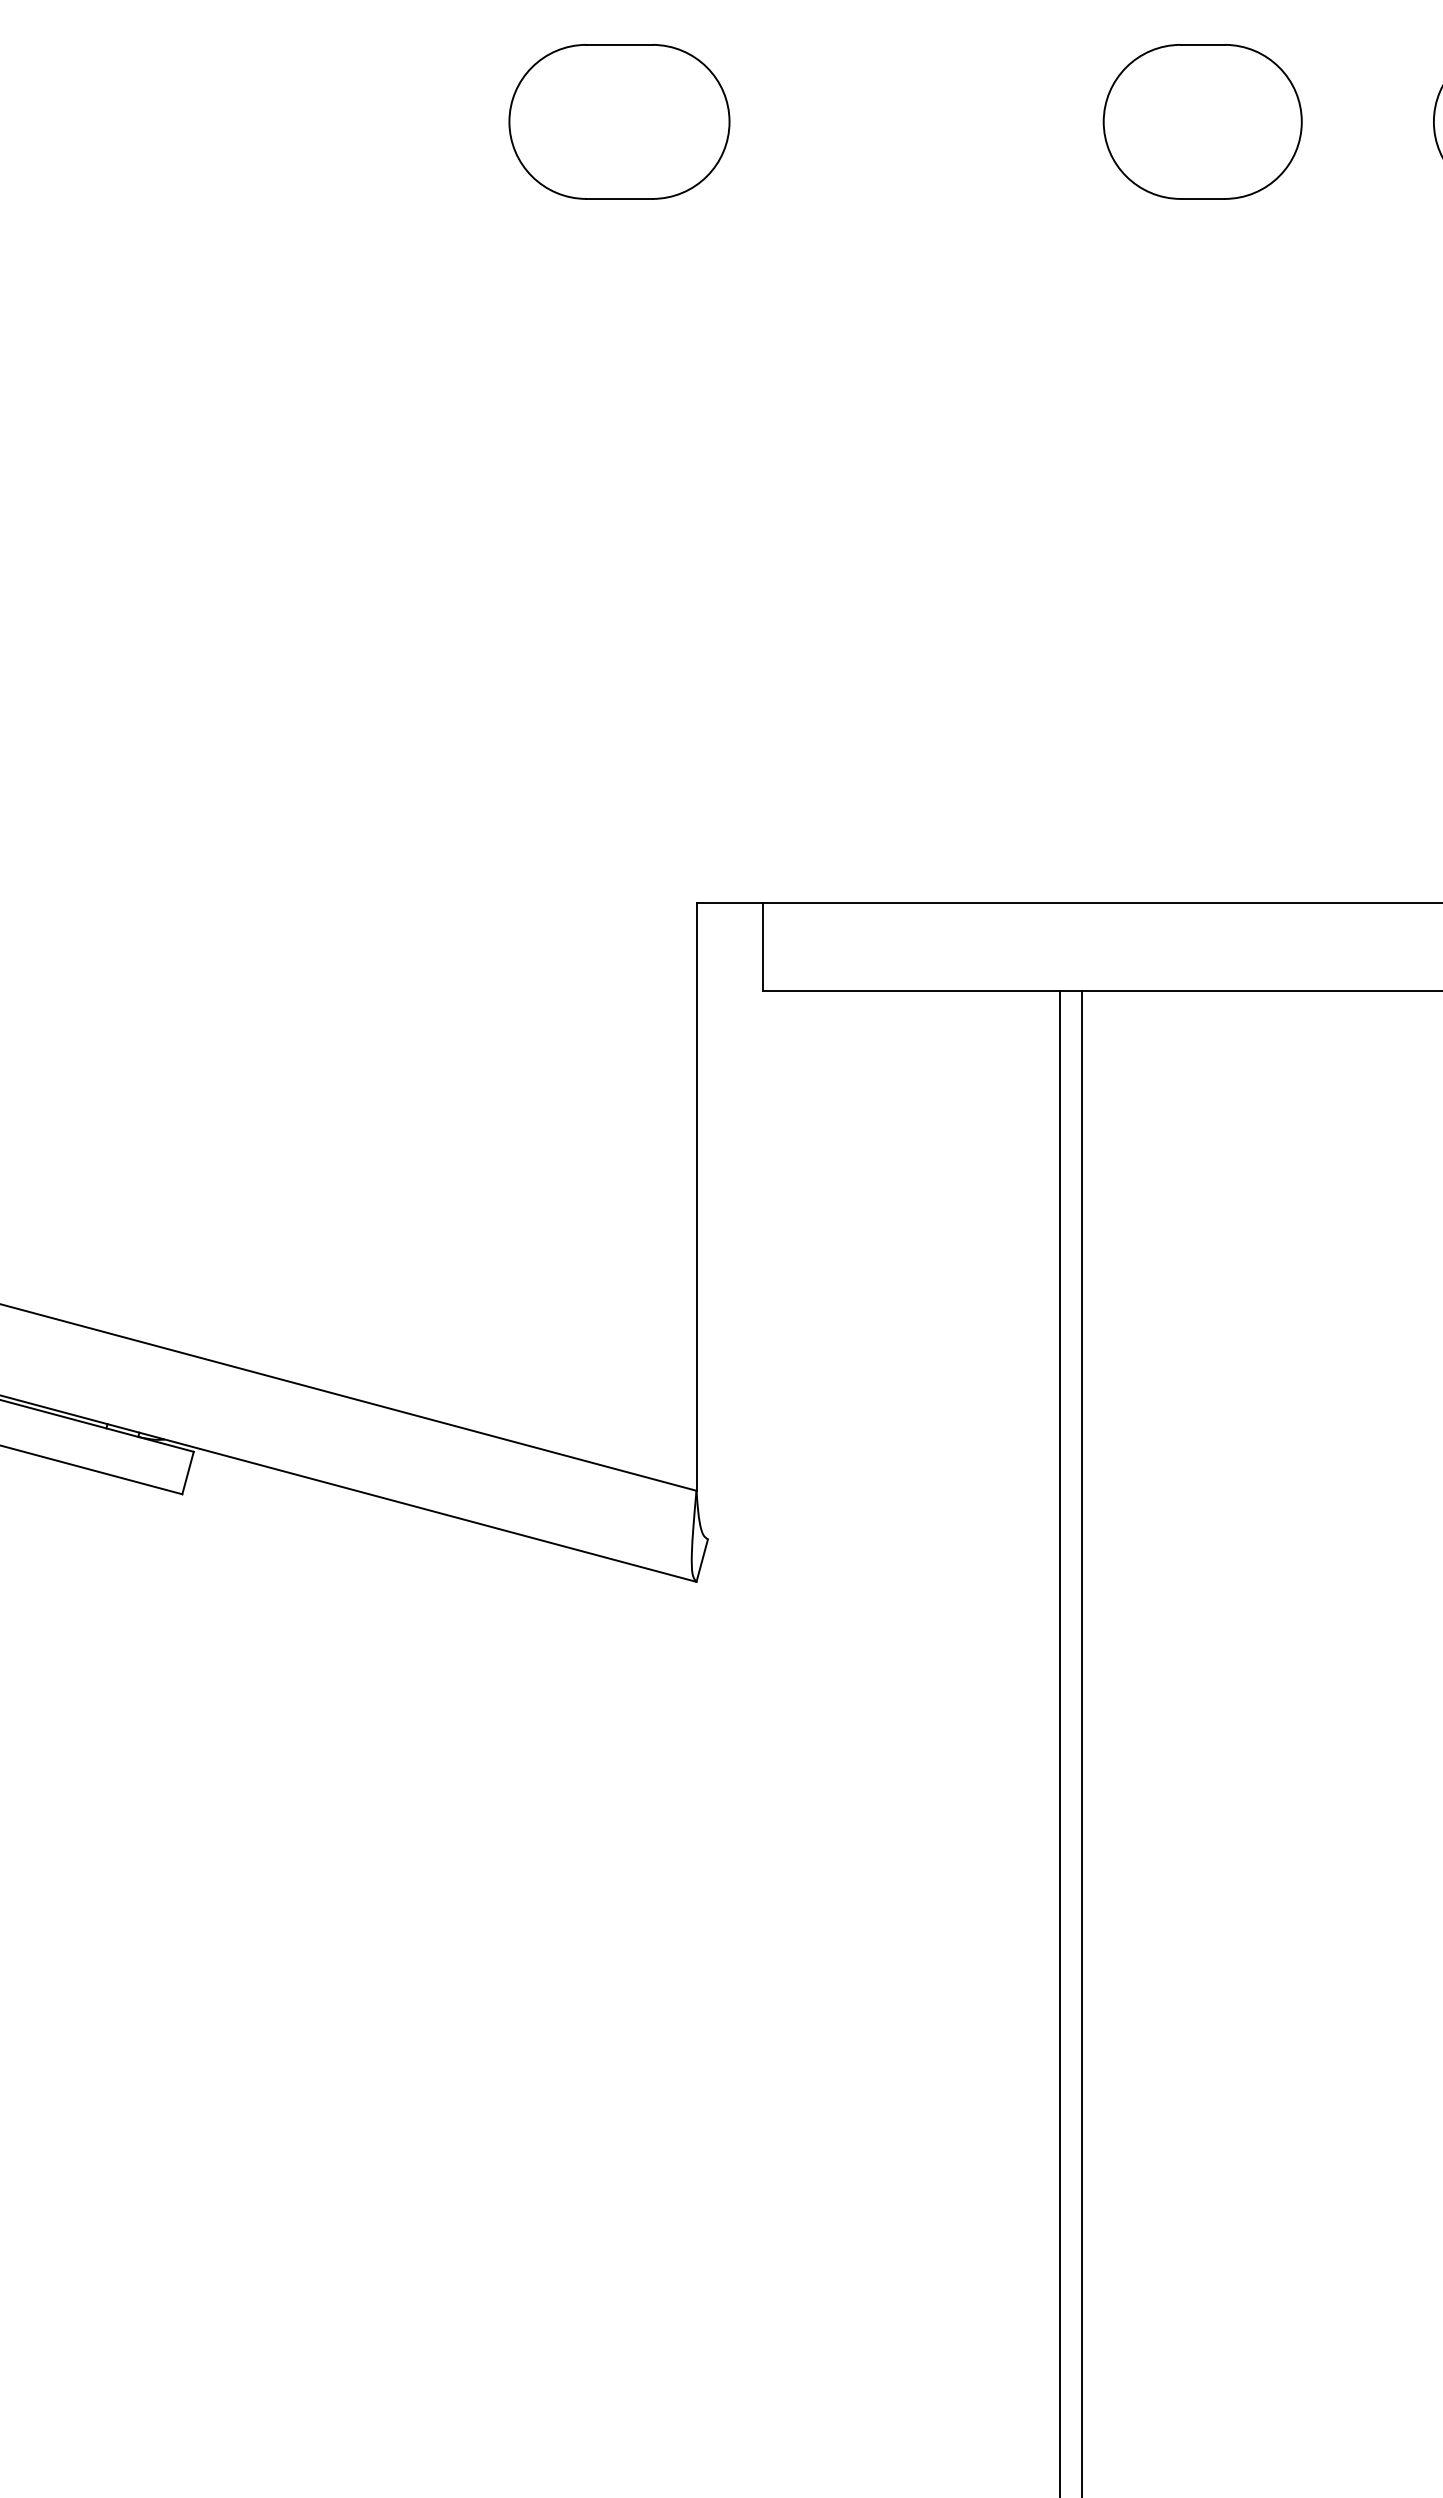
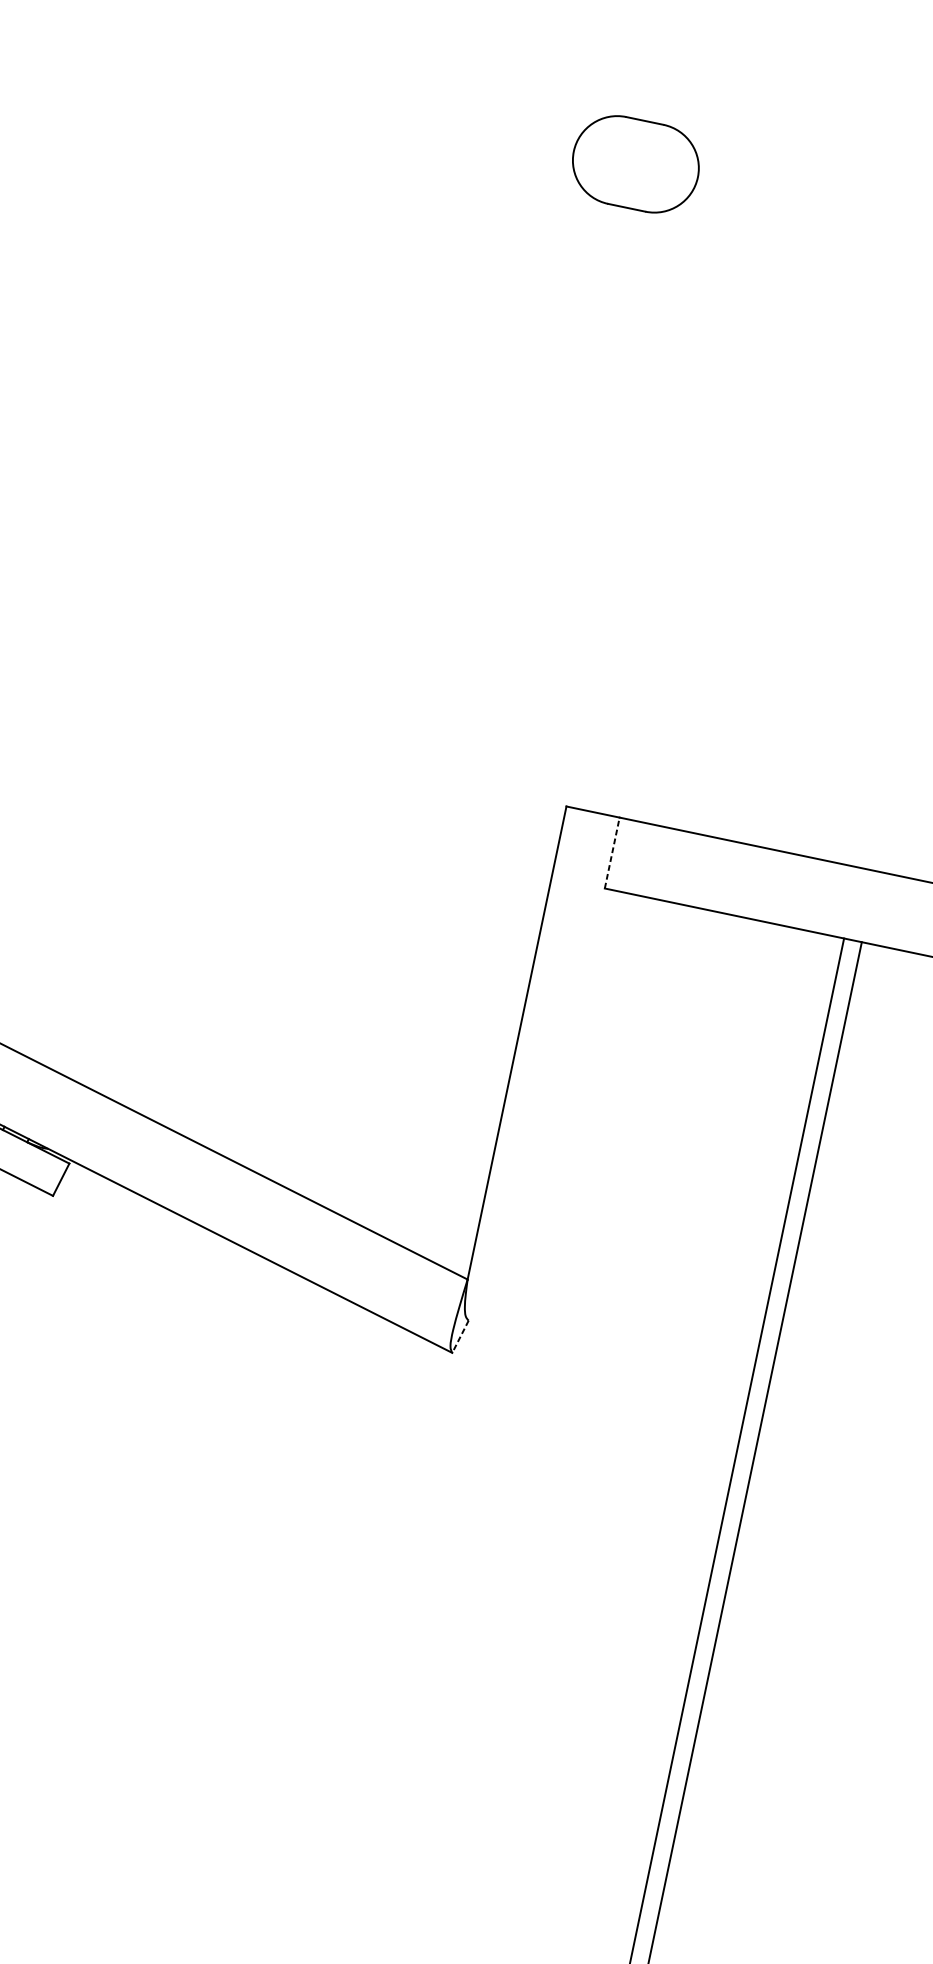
part: (619, 121) -> (635, 164), size x0.7
line: (762, 946) -> (612, 852), solid -> dashed
line: (702, 1560) -> (460, 1336), solid -> dashed

